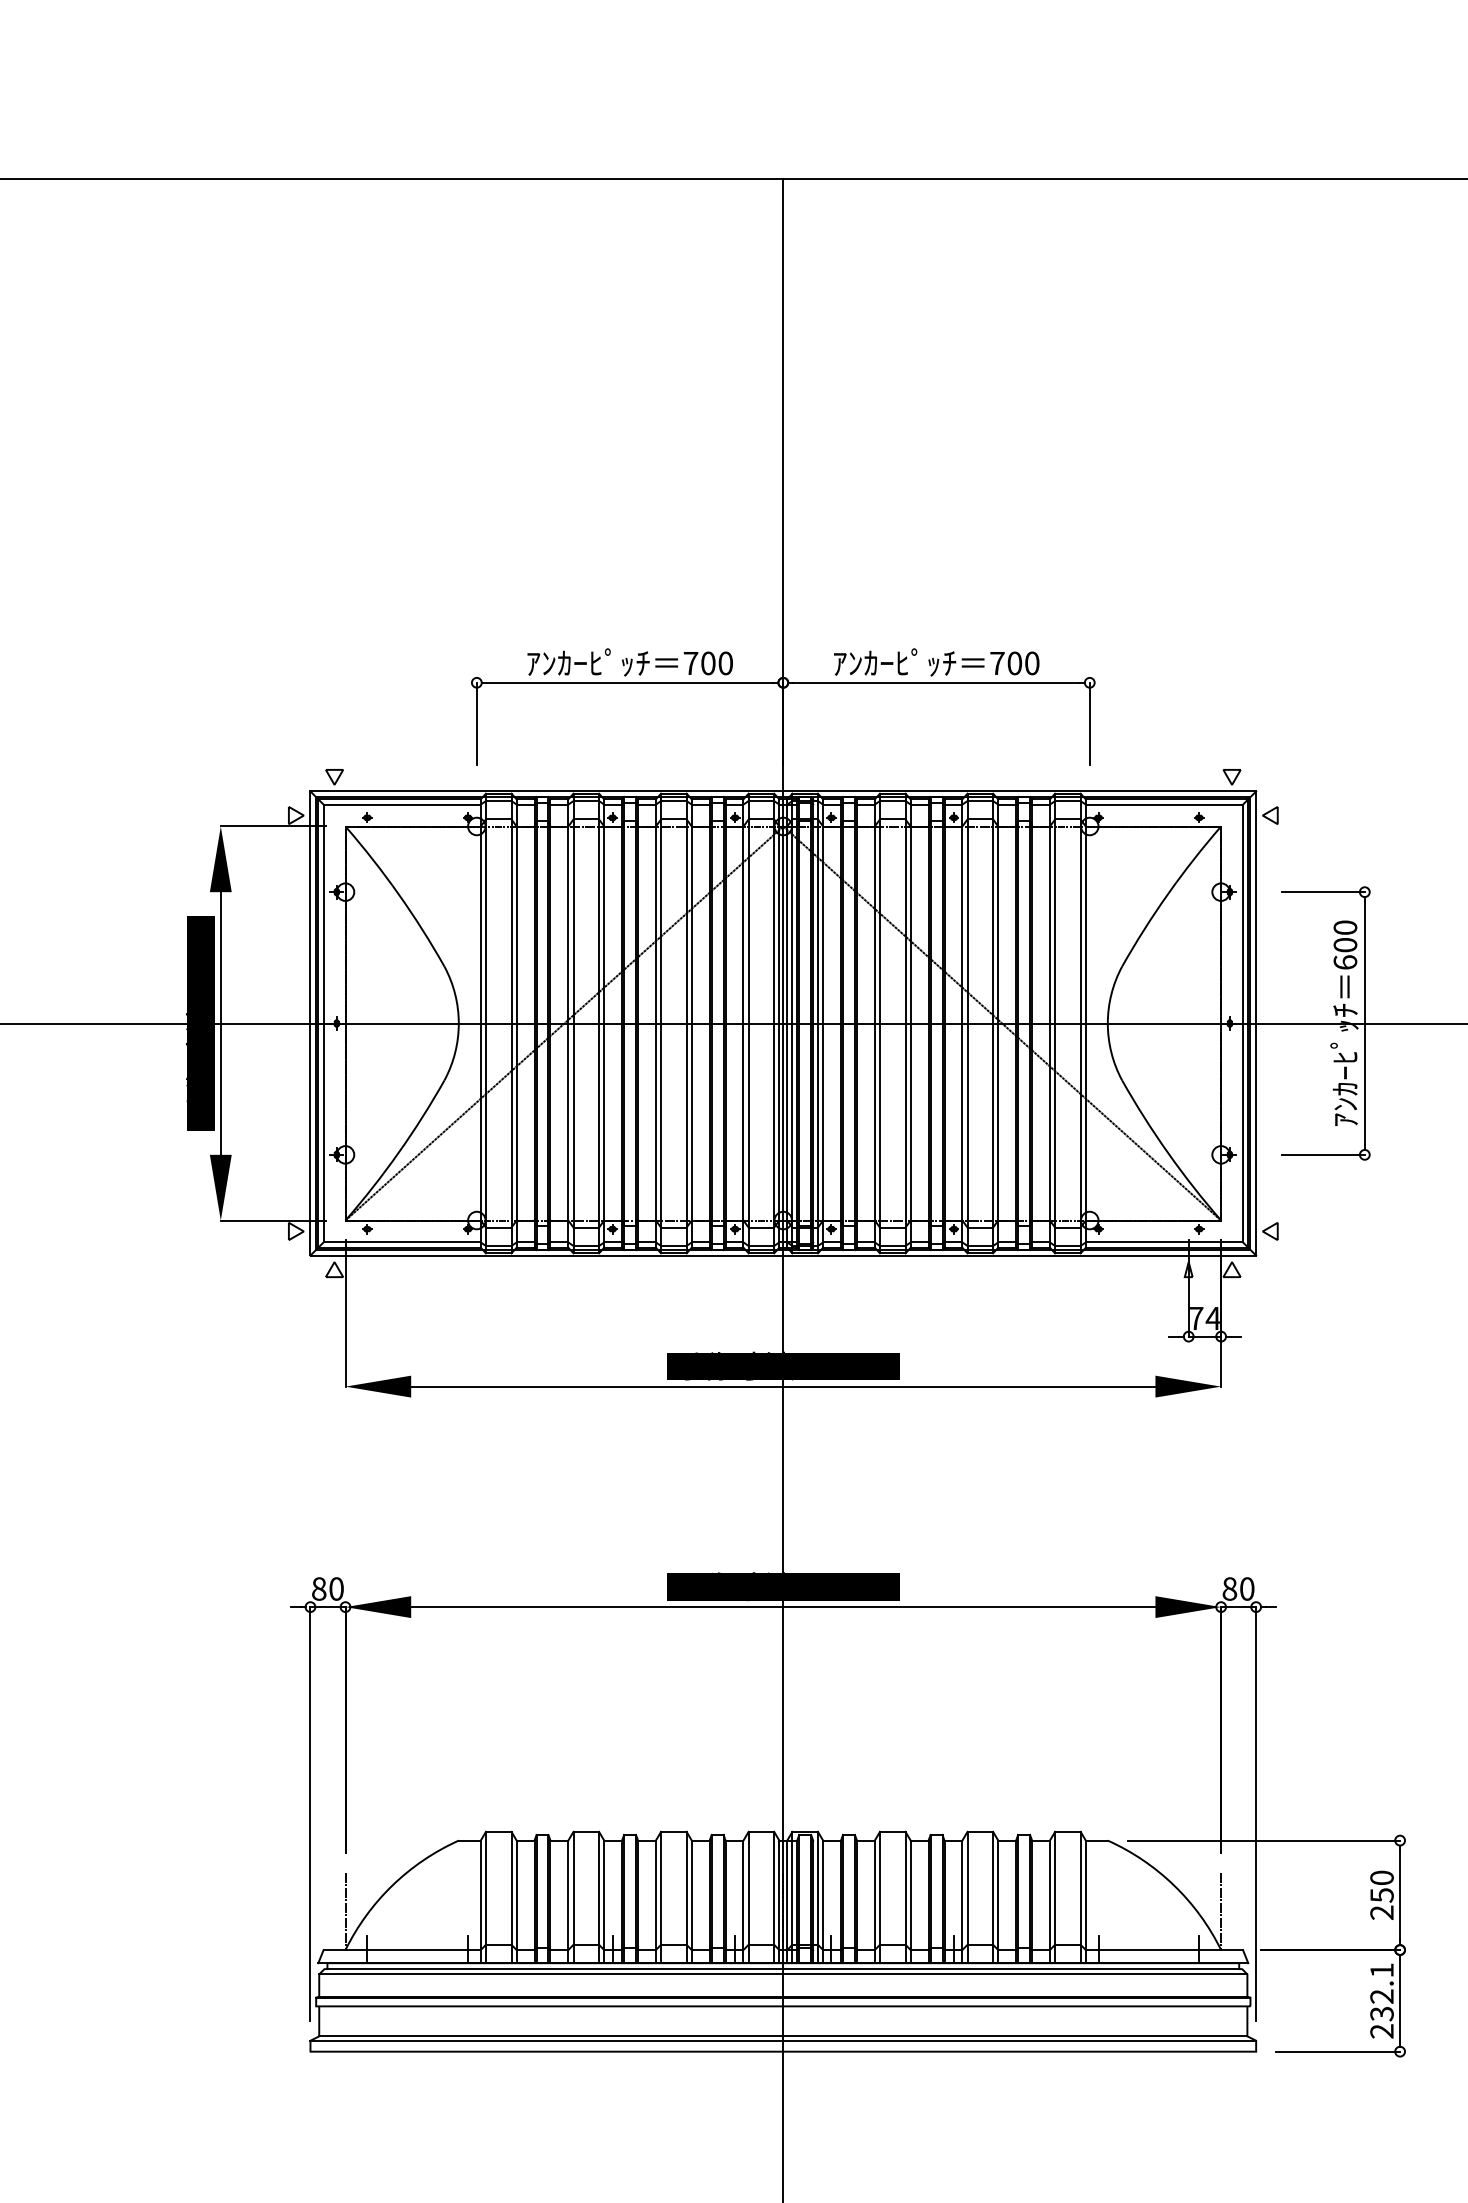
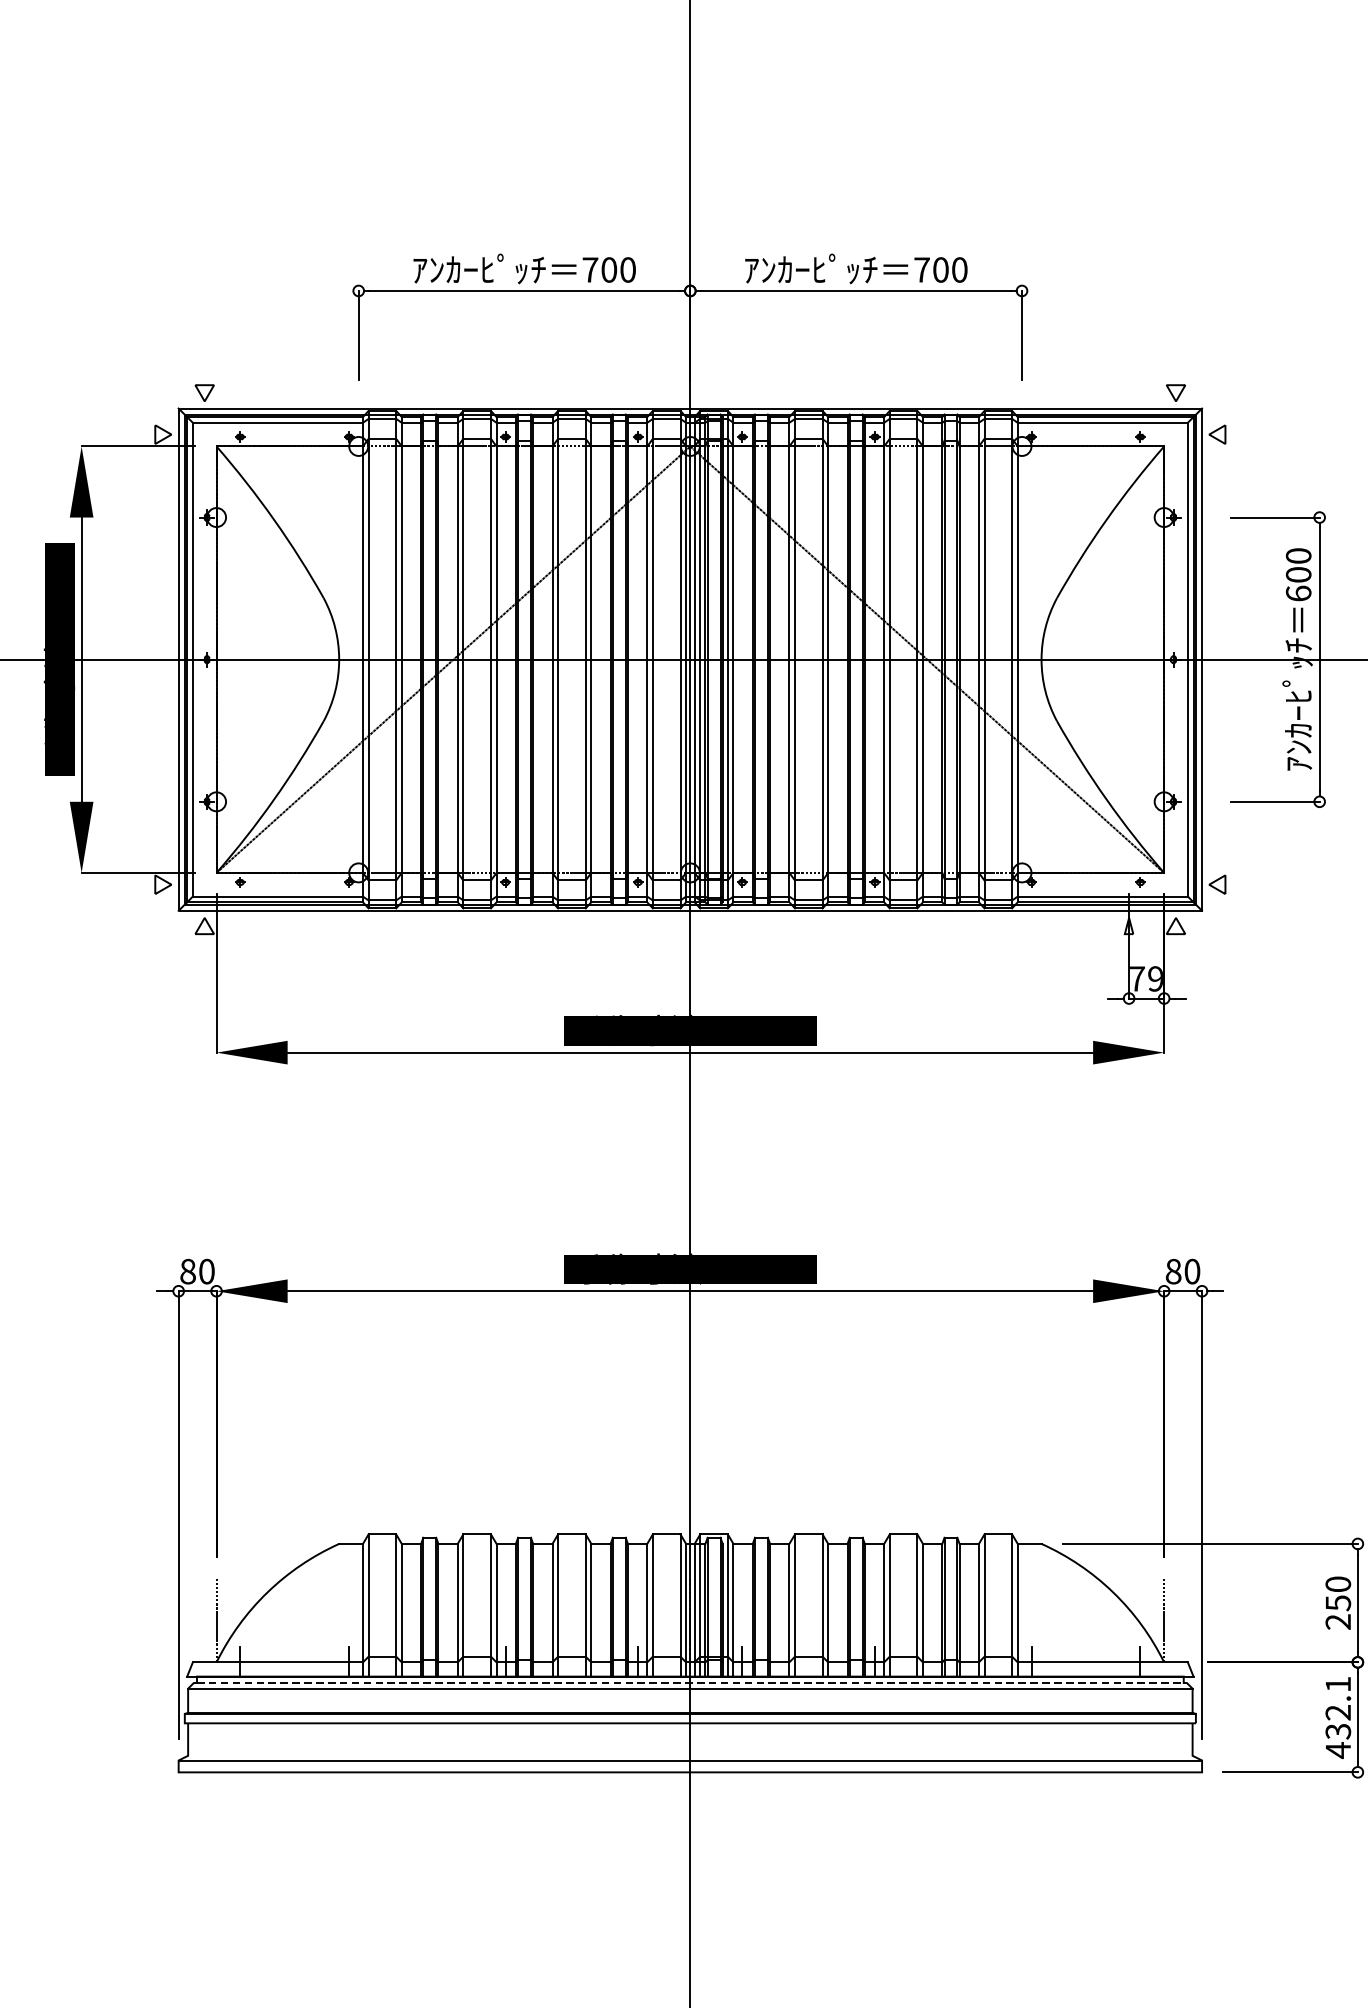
text: (1212, 1318) -> (1154, 978), 74 -> 79
line: (783, 1969) -> (690, 1683), solid -> dashed
text: (1381, 2031) -> (1337, 1750), 232.1 -> 432.1
line: (783, 2036) -> (690, 1755), removed

